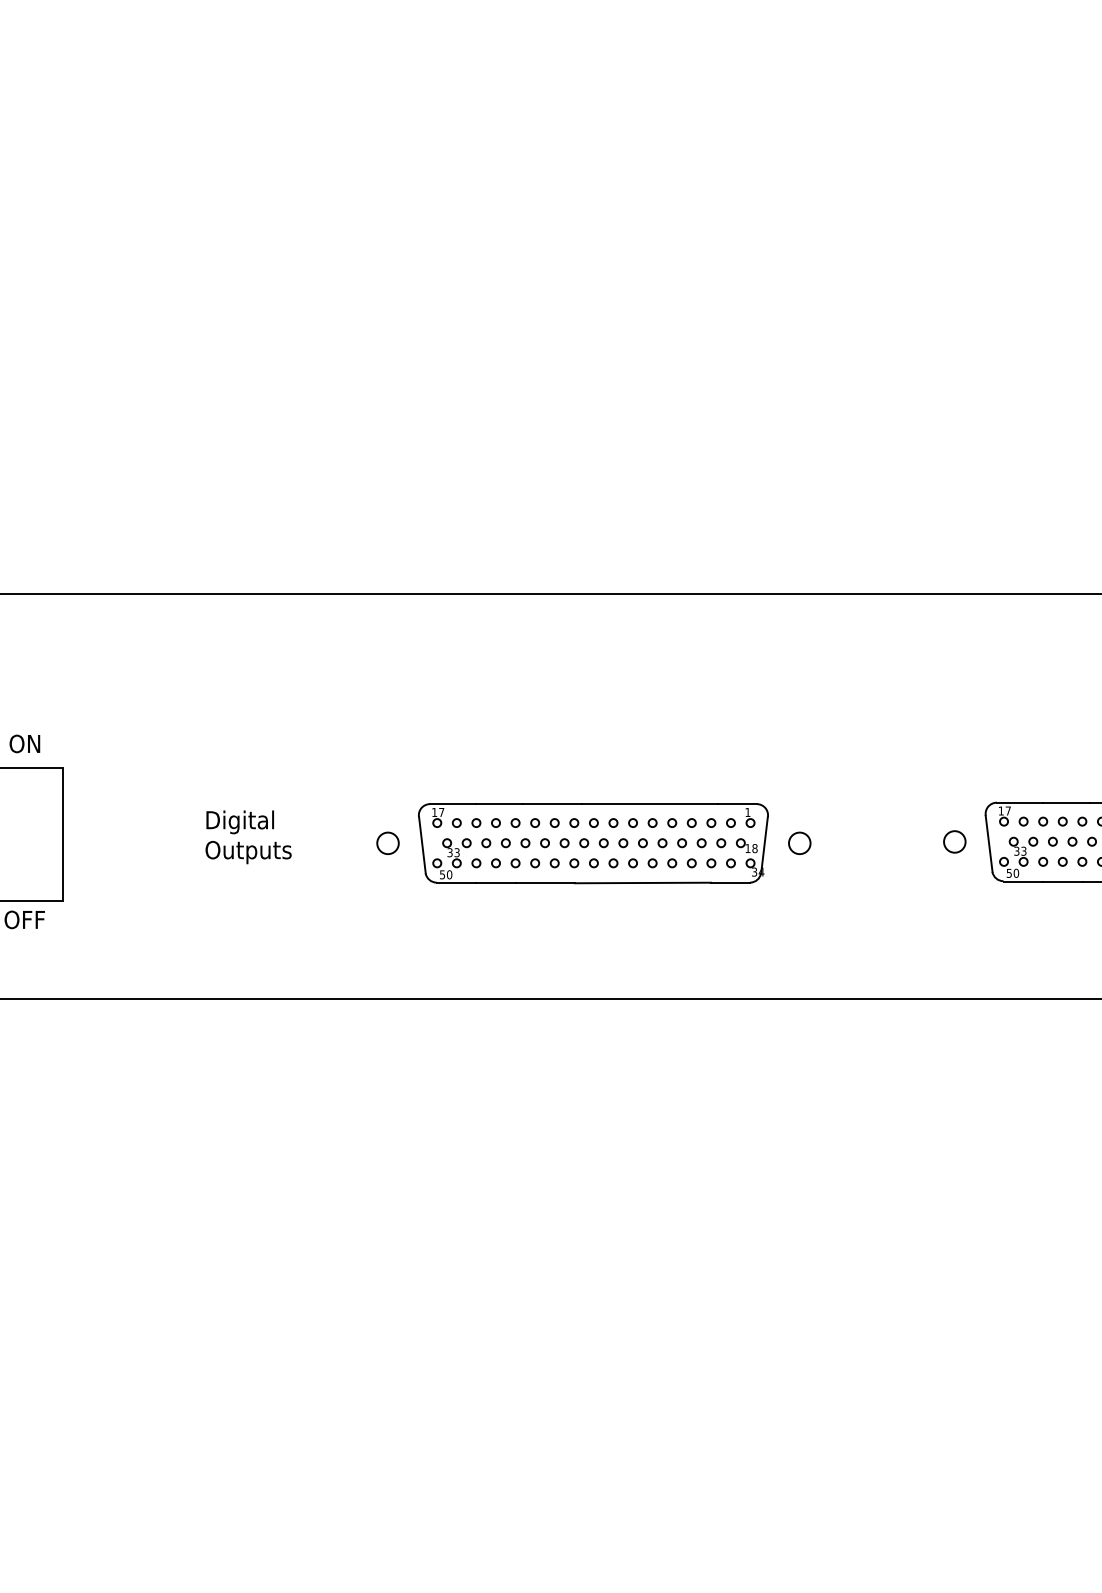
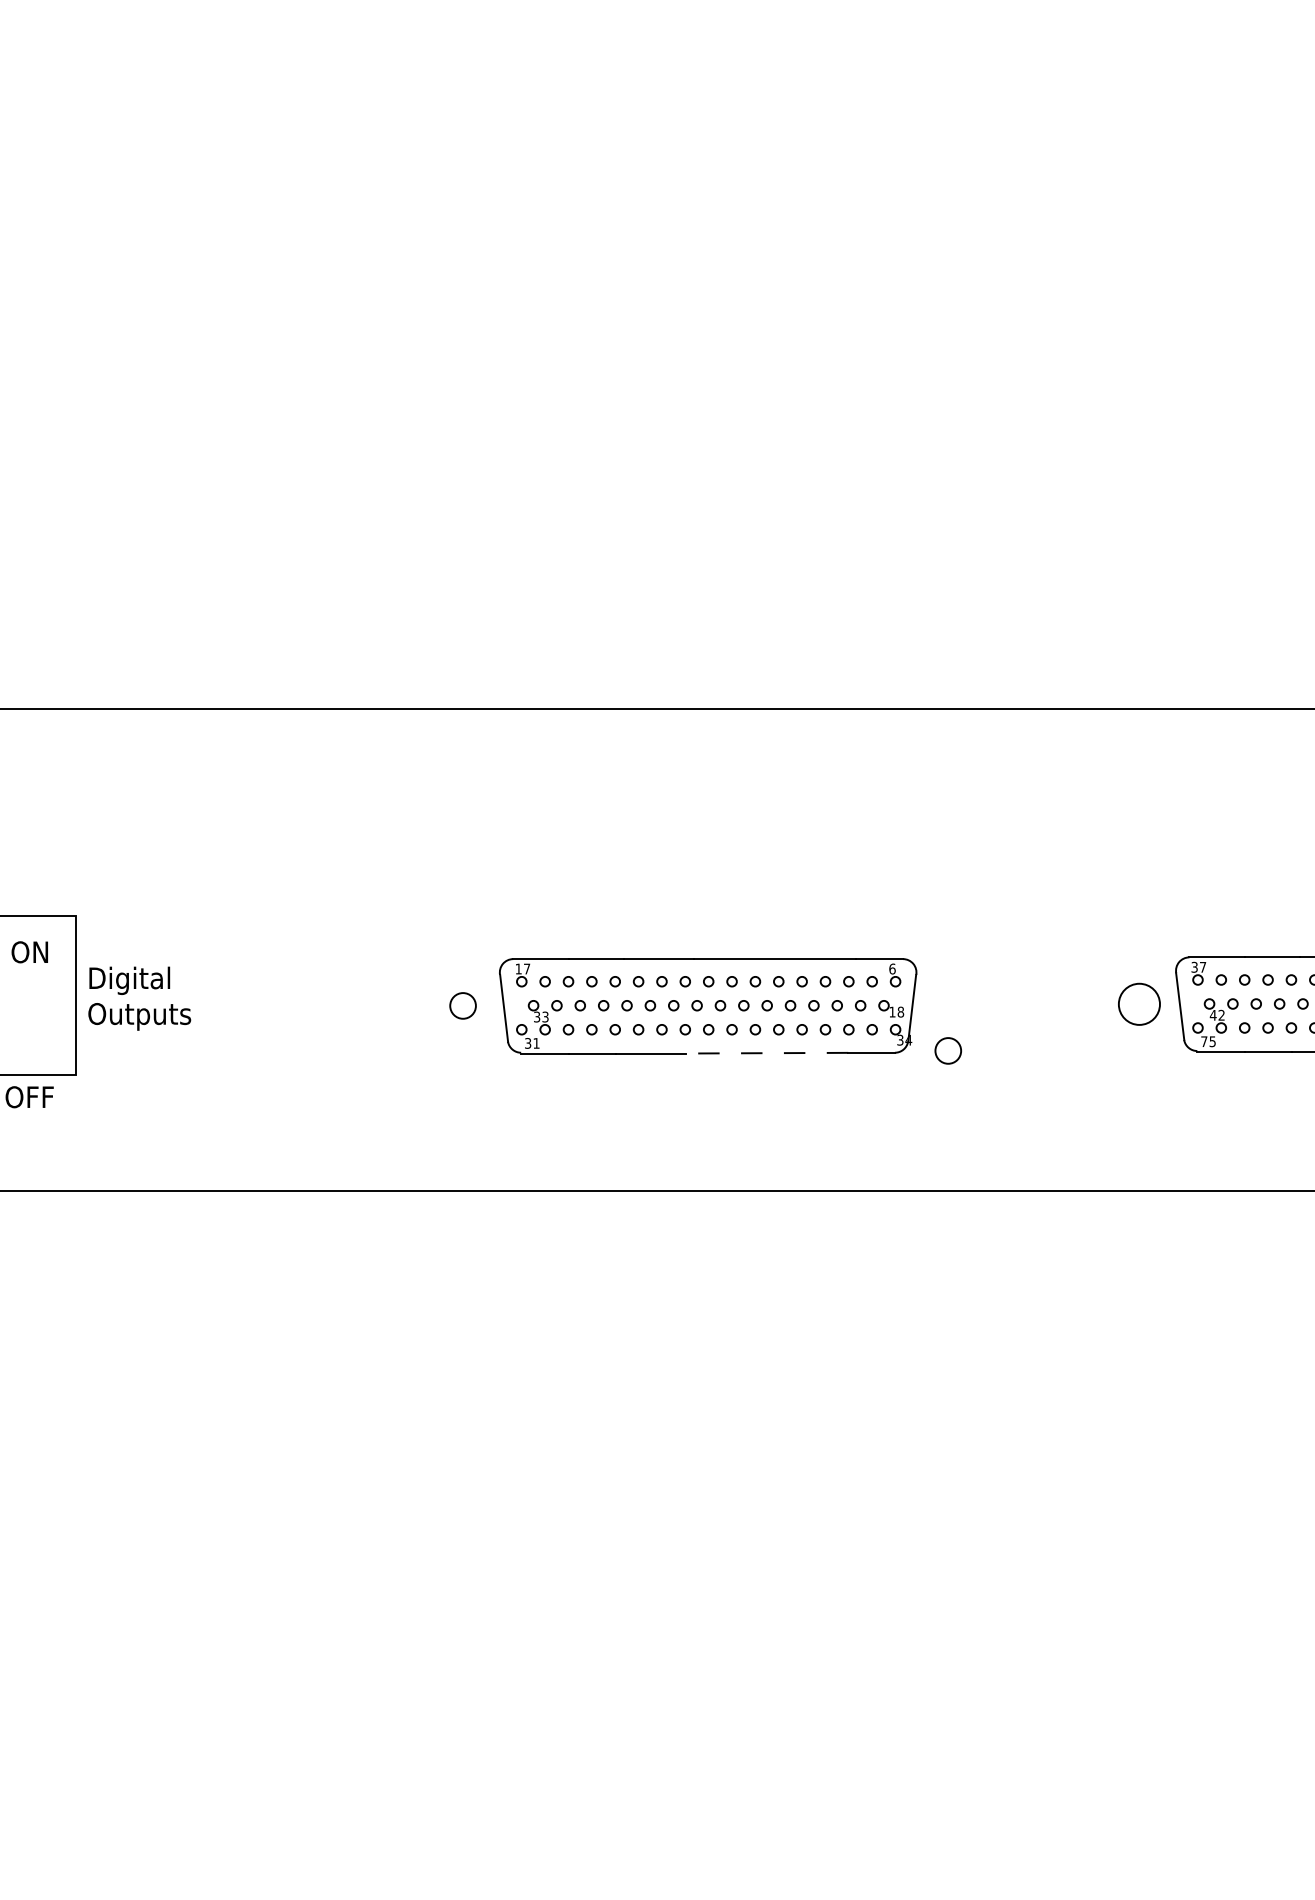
text: (24, 744) -> (29, 952), moved
text: (1001, 810) -> (1194, 966), 17 -> 37
text: (747, 812) -> (892, 968), 1 -> 6
text: (248, 837) -> (139, 998), moved
circle: (954, 841) -> (1138, 1003), size x1.6
circle: (799, 843) -> (947, 1050), moved
text: (1019, 850) -> (1216, 1014), 33 -> 42
text: (1012, 873) -> (1208, 1041), 50 -> 75
text: (446, 874) -> (532, 1043), 50 -> 31
line: (642, 883) -> (766, 1053), solid -> dashed

